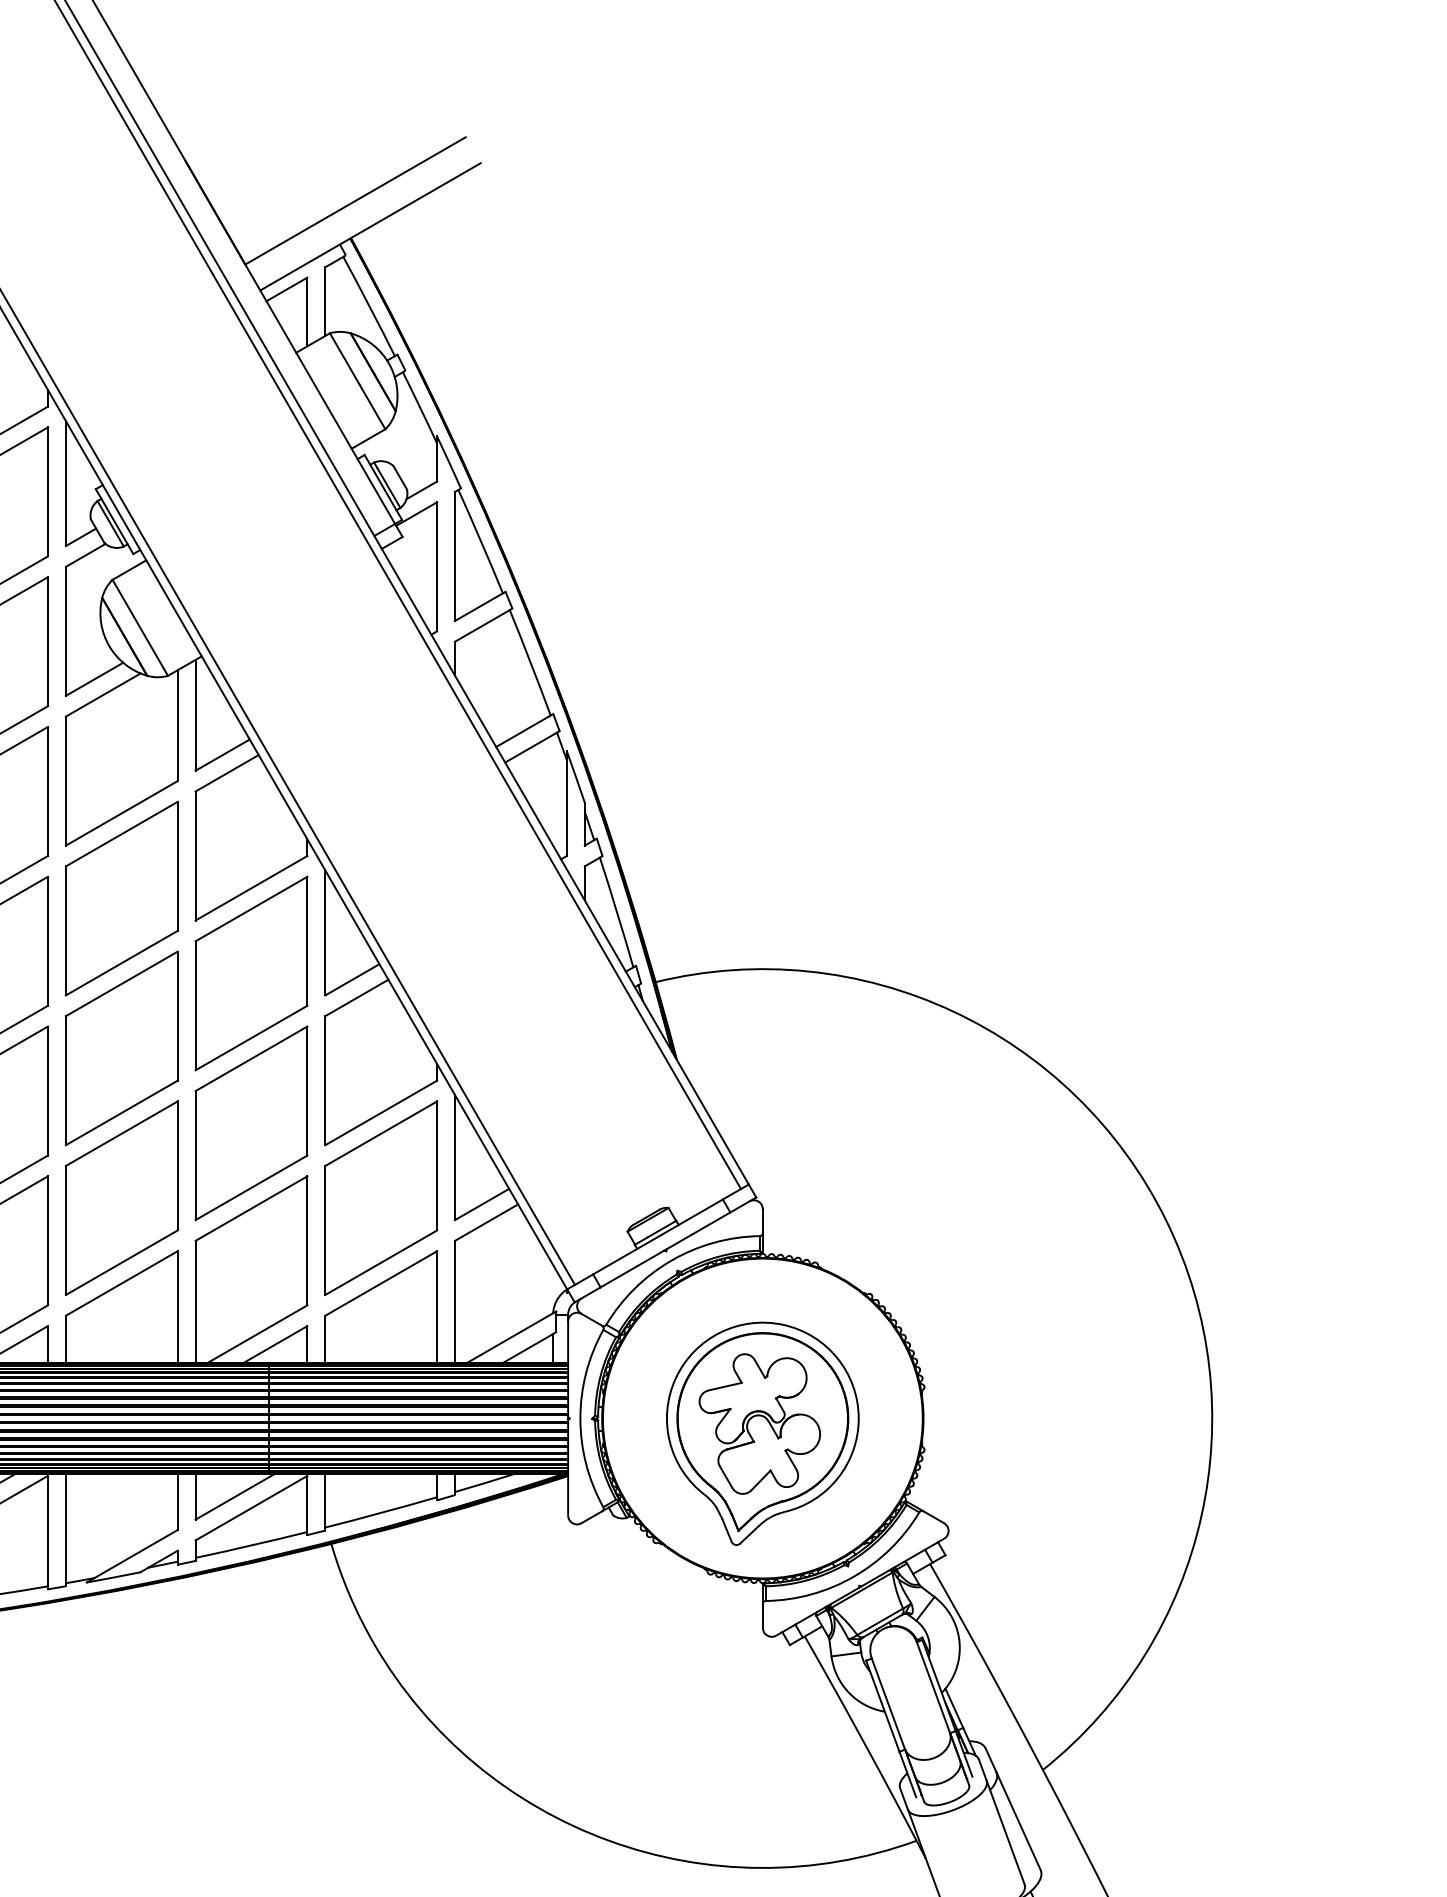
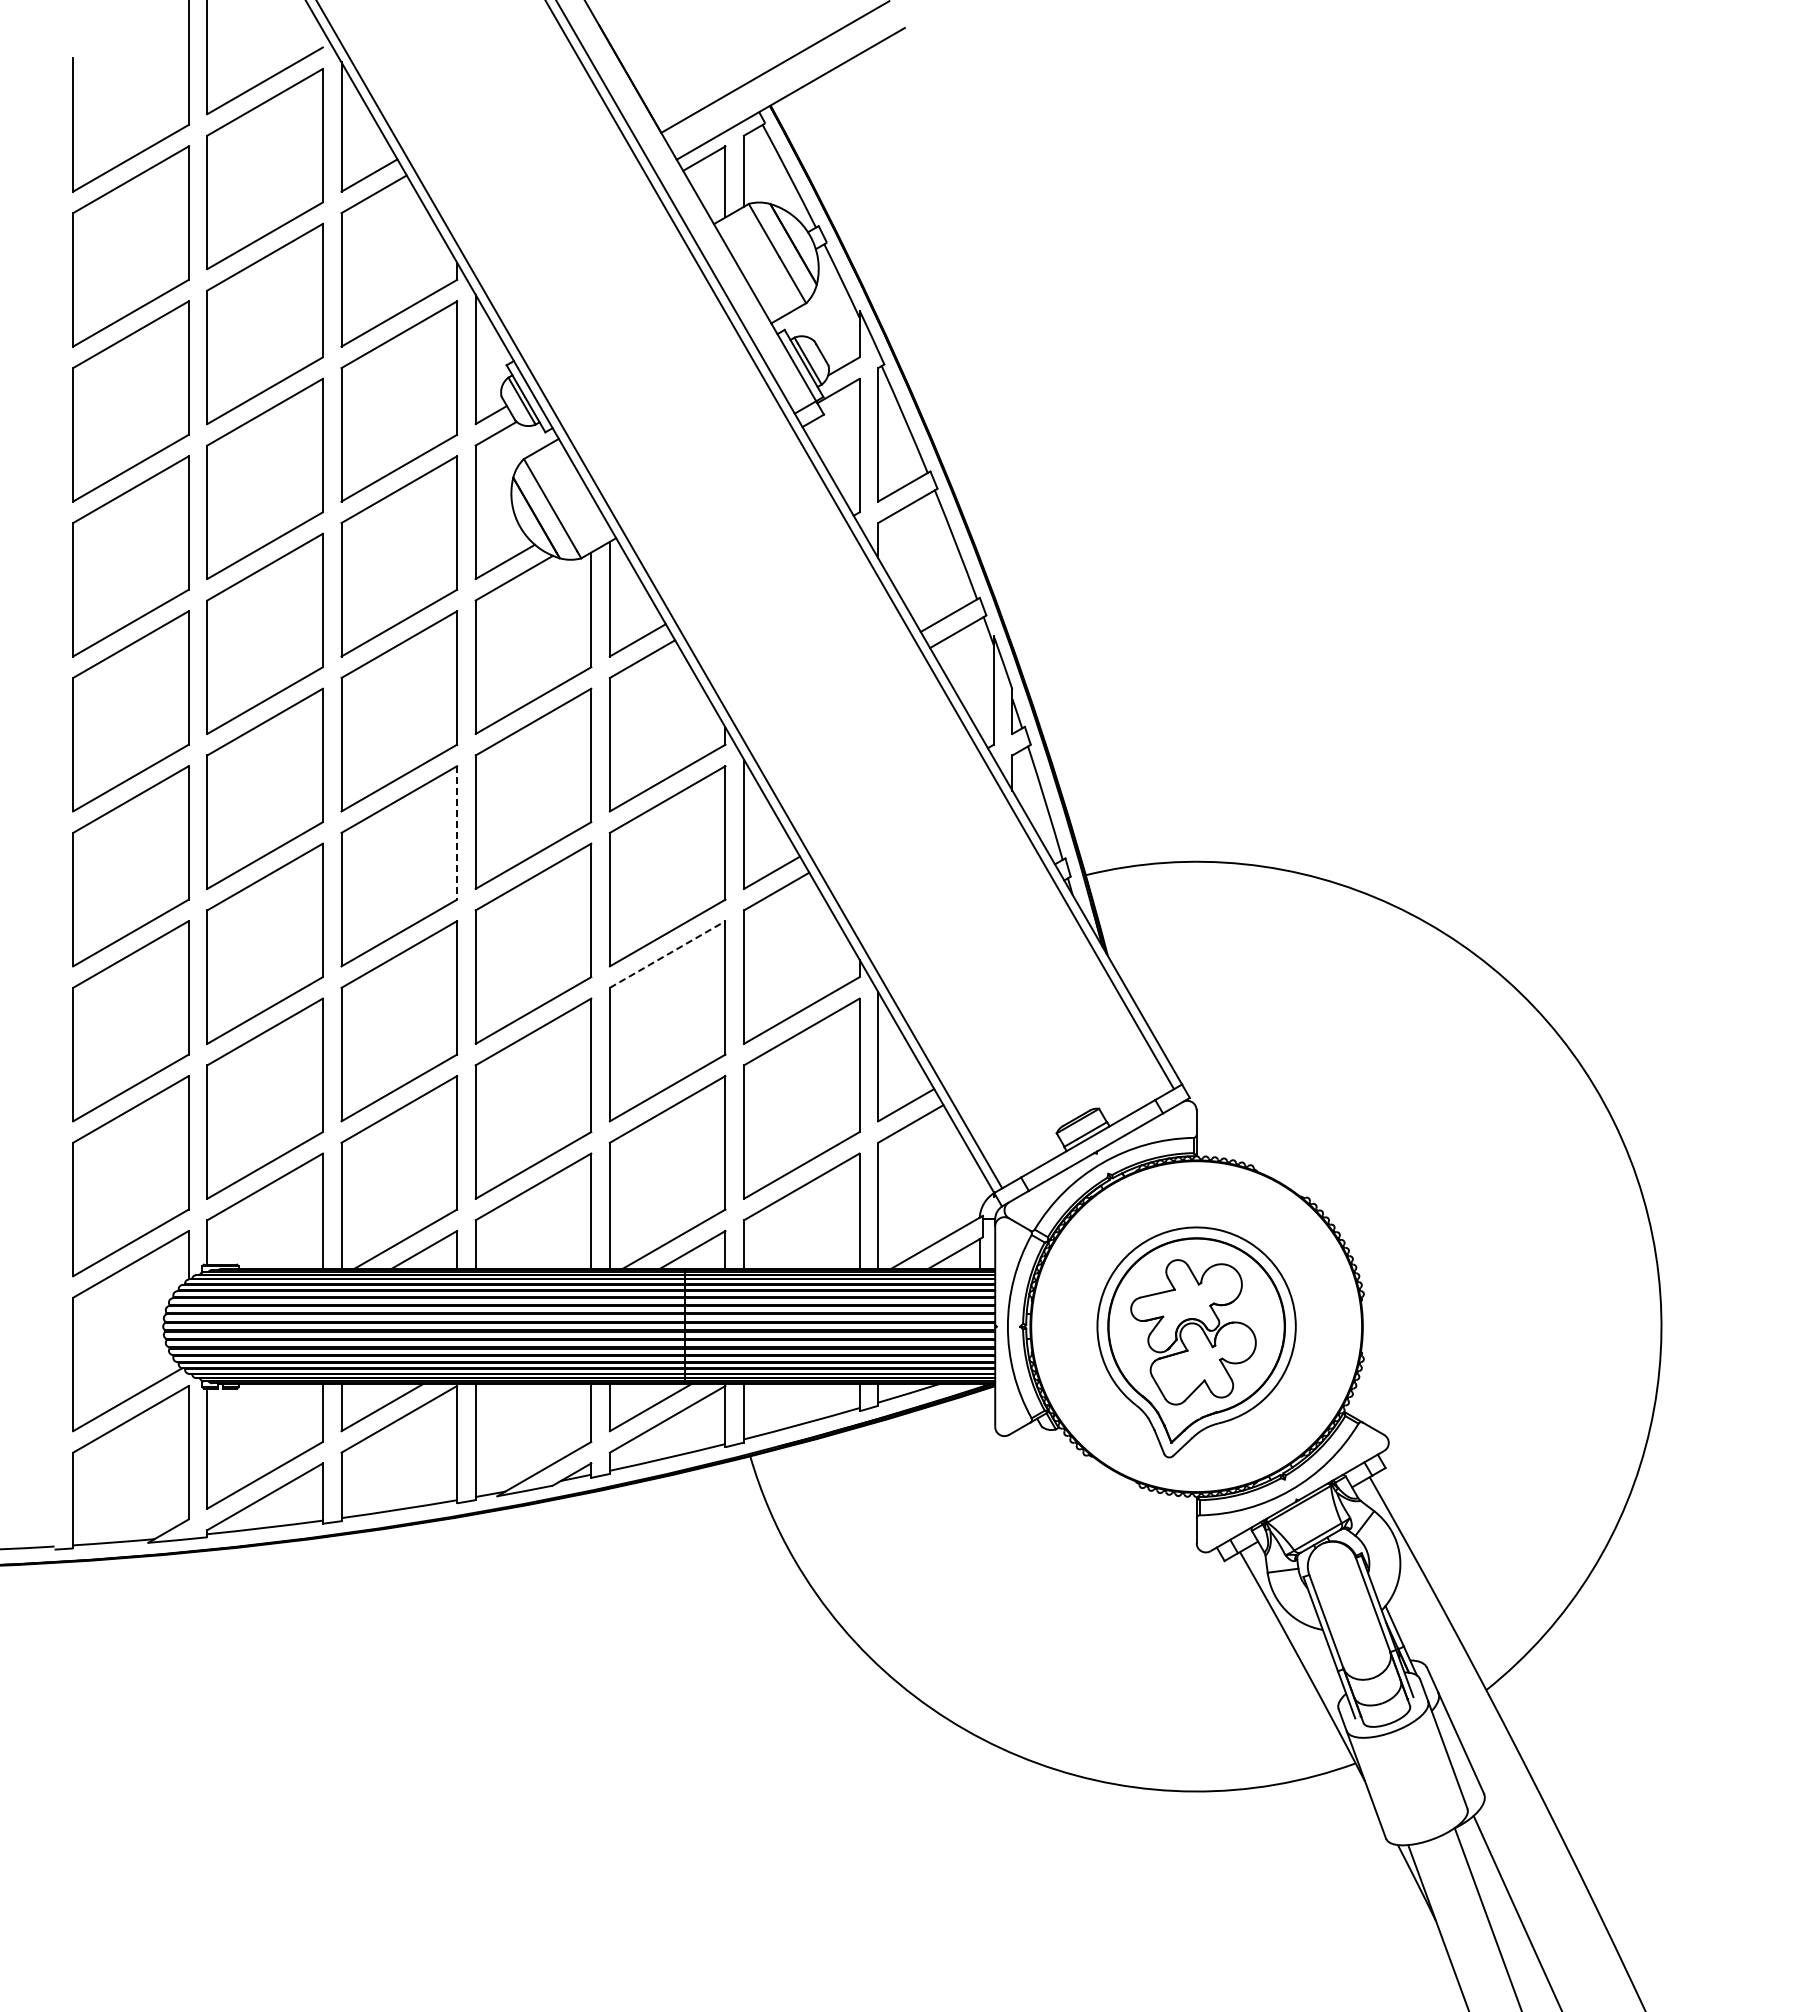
line: (48, 940) -> (457, 832), solid -> dashed
line: (251, 1058) -> (667, 954), solid -> dashed

